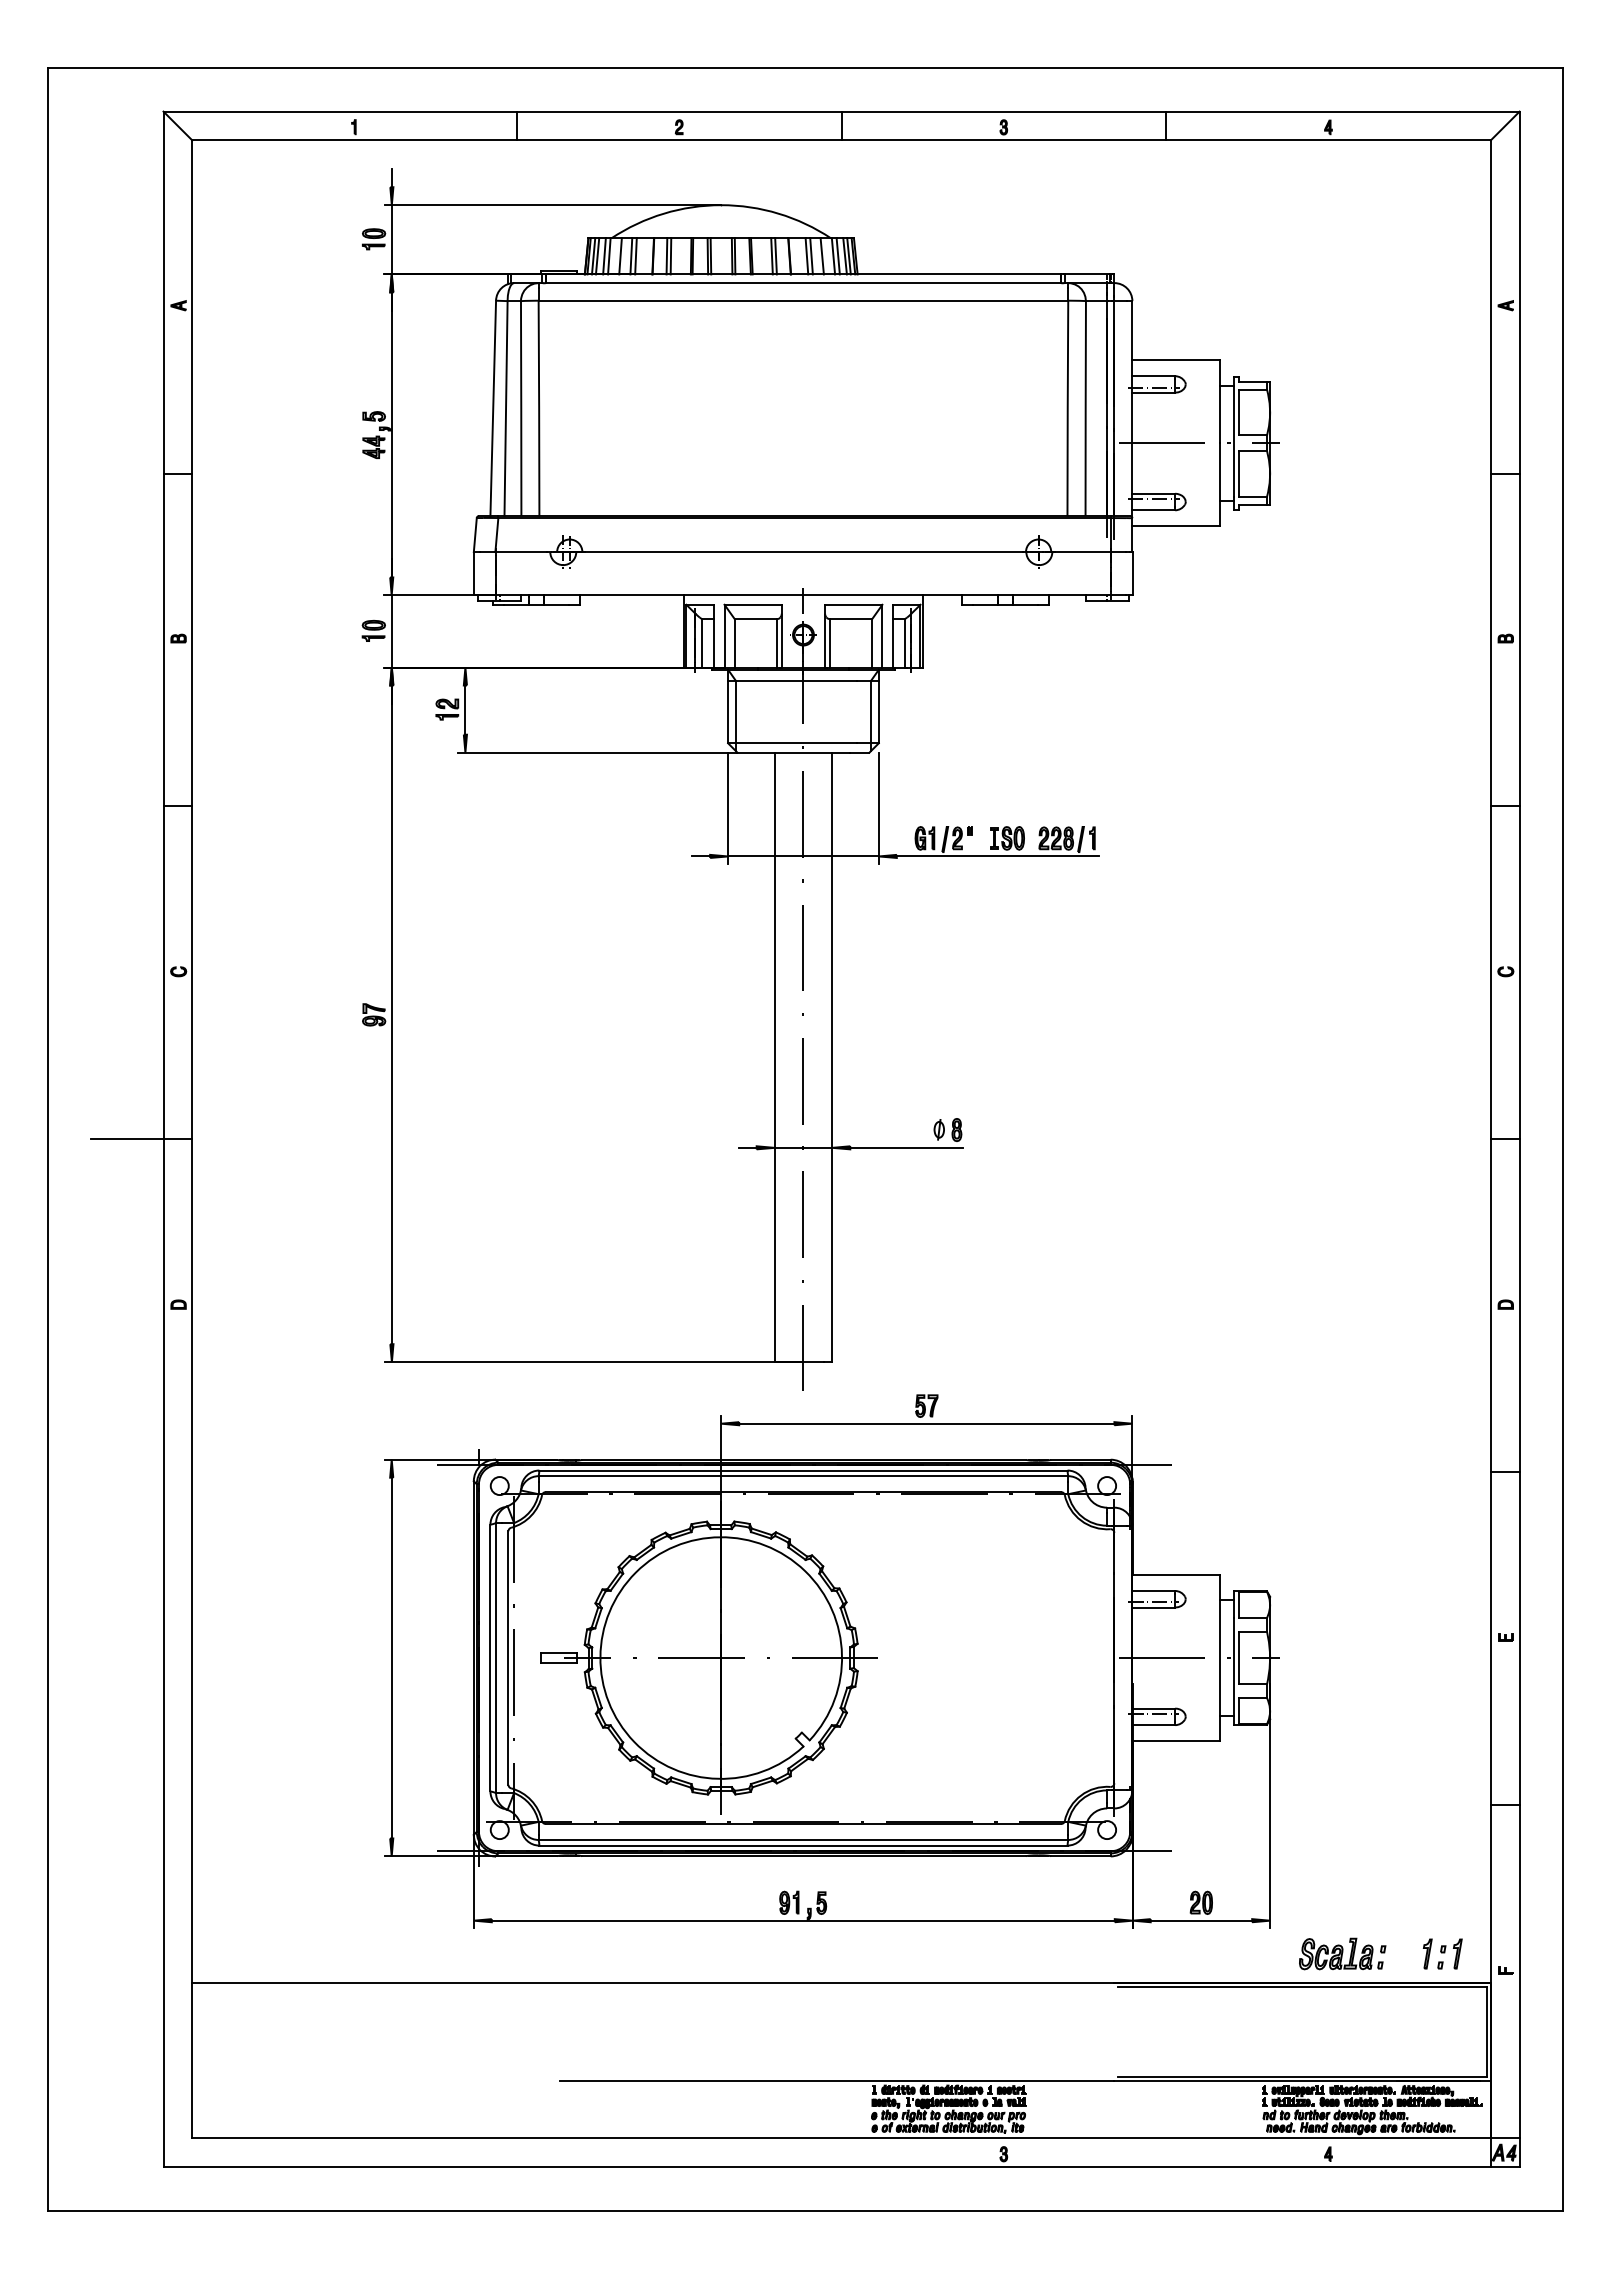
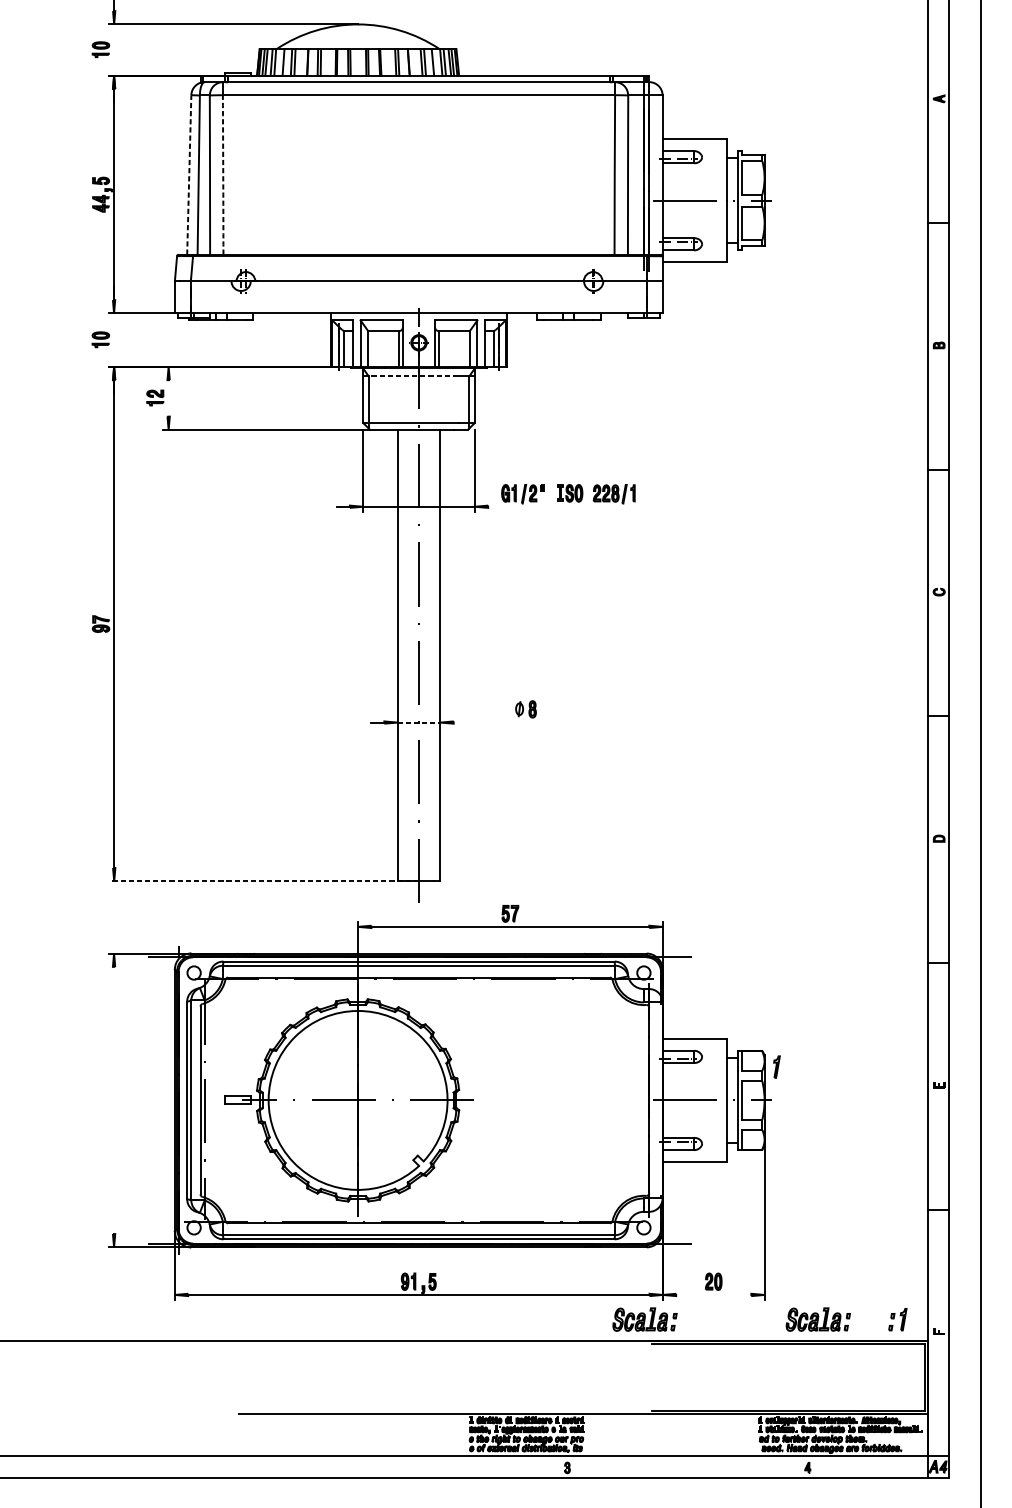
line: (391, 239) -> (113, 49), removed
line: (493, 408) -> (189, 175), solid -> dashed
arc: (539, 408) -> (223, 175), solid -> dashed
line: (391, 631) -> (113, 340), removed
line: (792, 680) -> (410, 376), solid -> dashed
line: (465, 709) -> (168, 397), removed
line: (997, 856) -> (562, 506), removed
line: (803, 1147) -> (419, 722), solid -> dashed
line: (906, 1147) -> (495, 722), removed
line: (593, 1362) -> (263, 881), solid -> dashed
line: (391, 1657) -> (113, 1100), removed
line: (1201, 1920) -> (713, 1294), removed
part: (1108, 1953) -> (644, 1319), added
part: (1427, 1953) -> (776, 1066), moved

